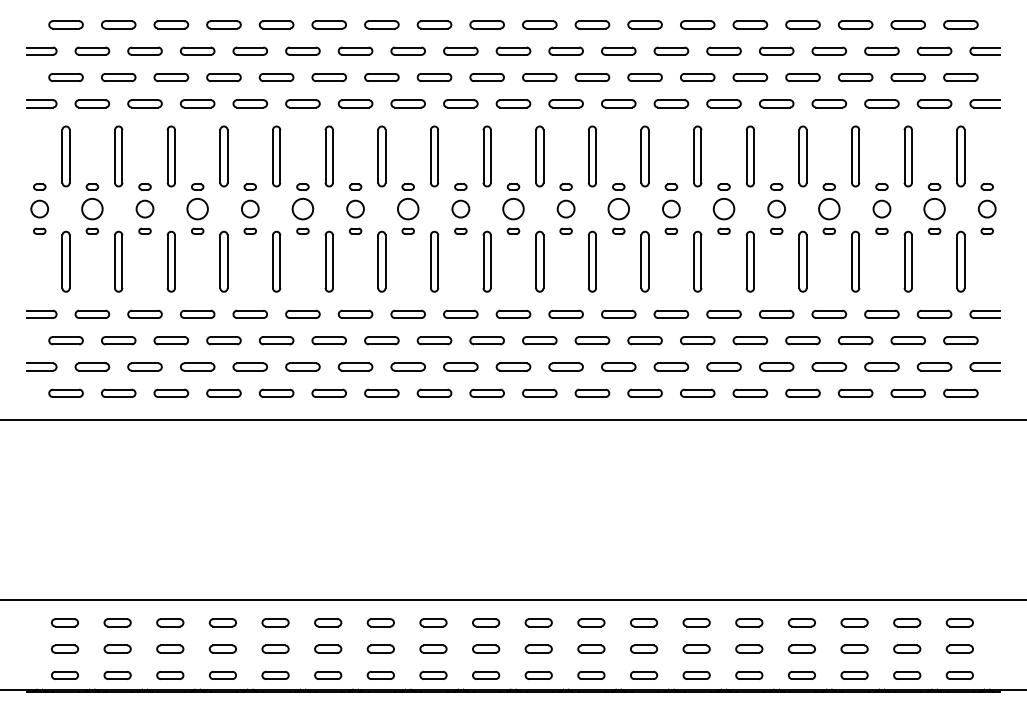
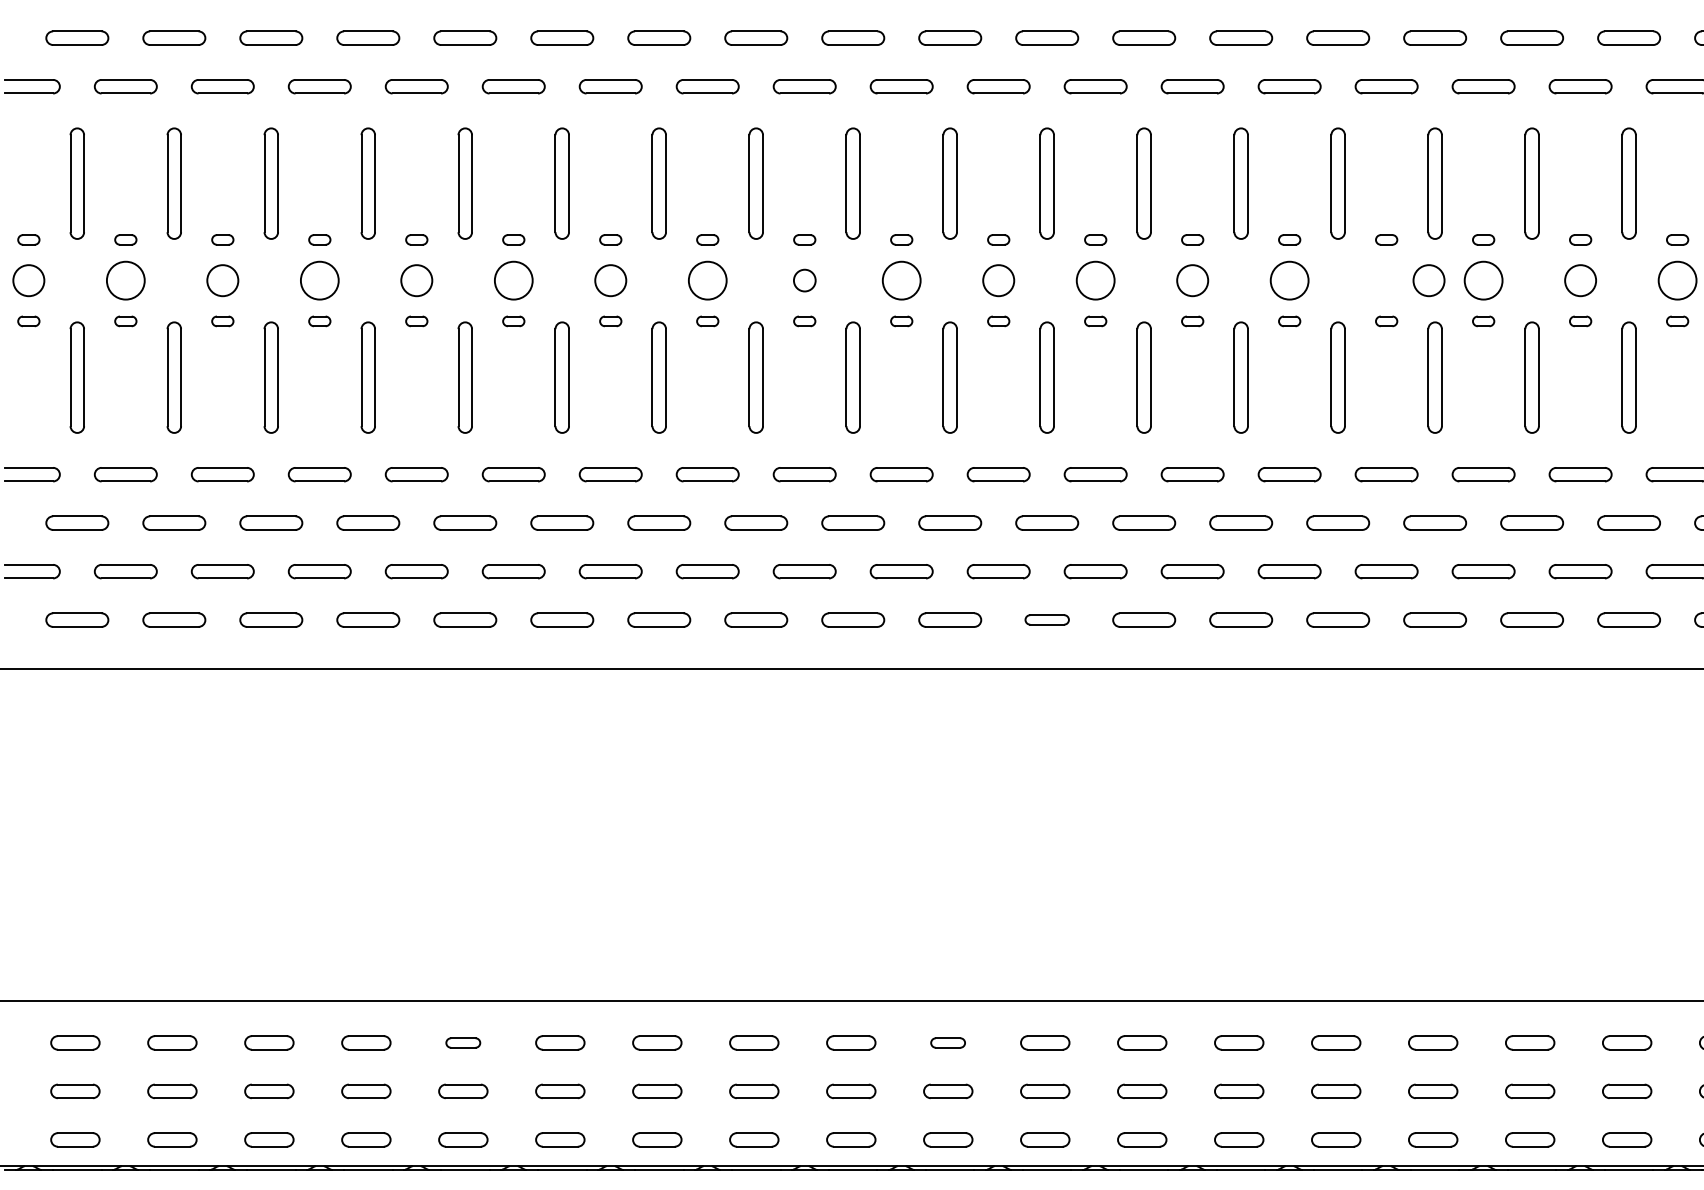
circle: (460, 208) -> (804, 279), size x0.7
circle: (776, 208) -> (1428, 279), moved
part: (592, 392) -> (1047, 618), size x0.7
part: (275, 622) -> (463, 1042), size x0.7
part: (538, 622) -> (947, 1042), size x0.7

